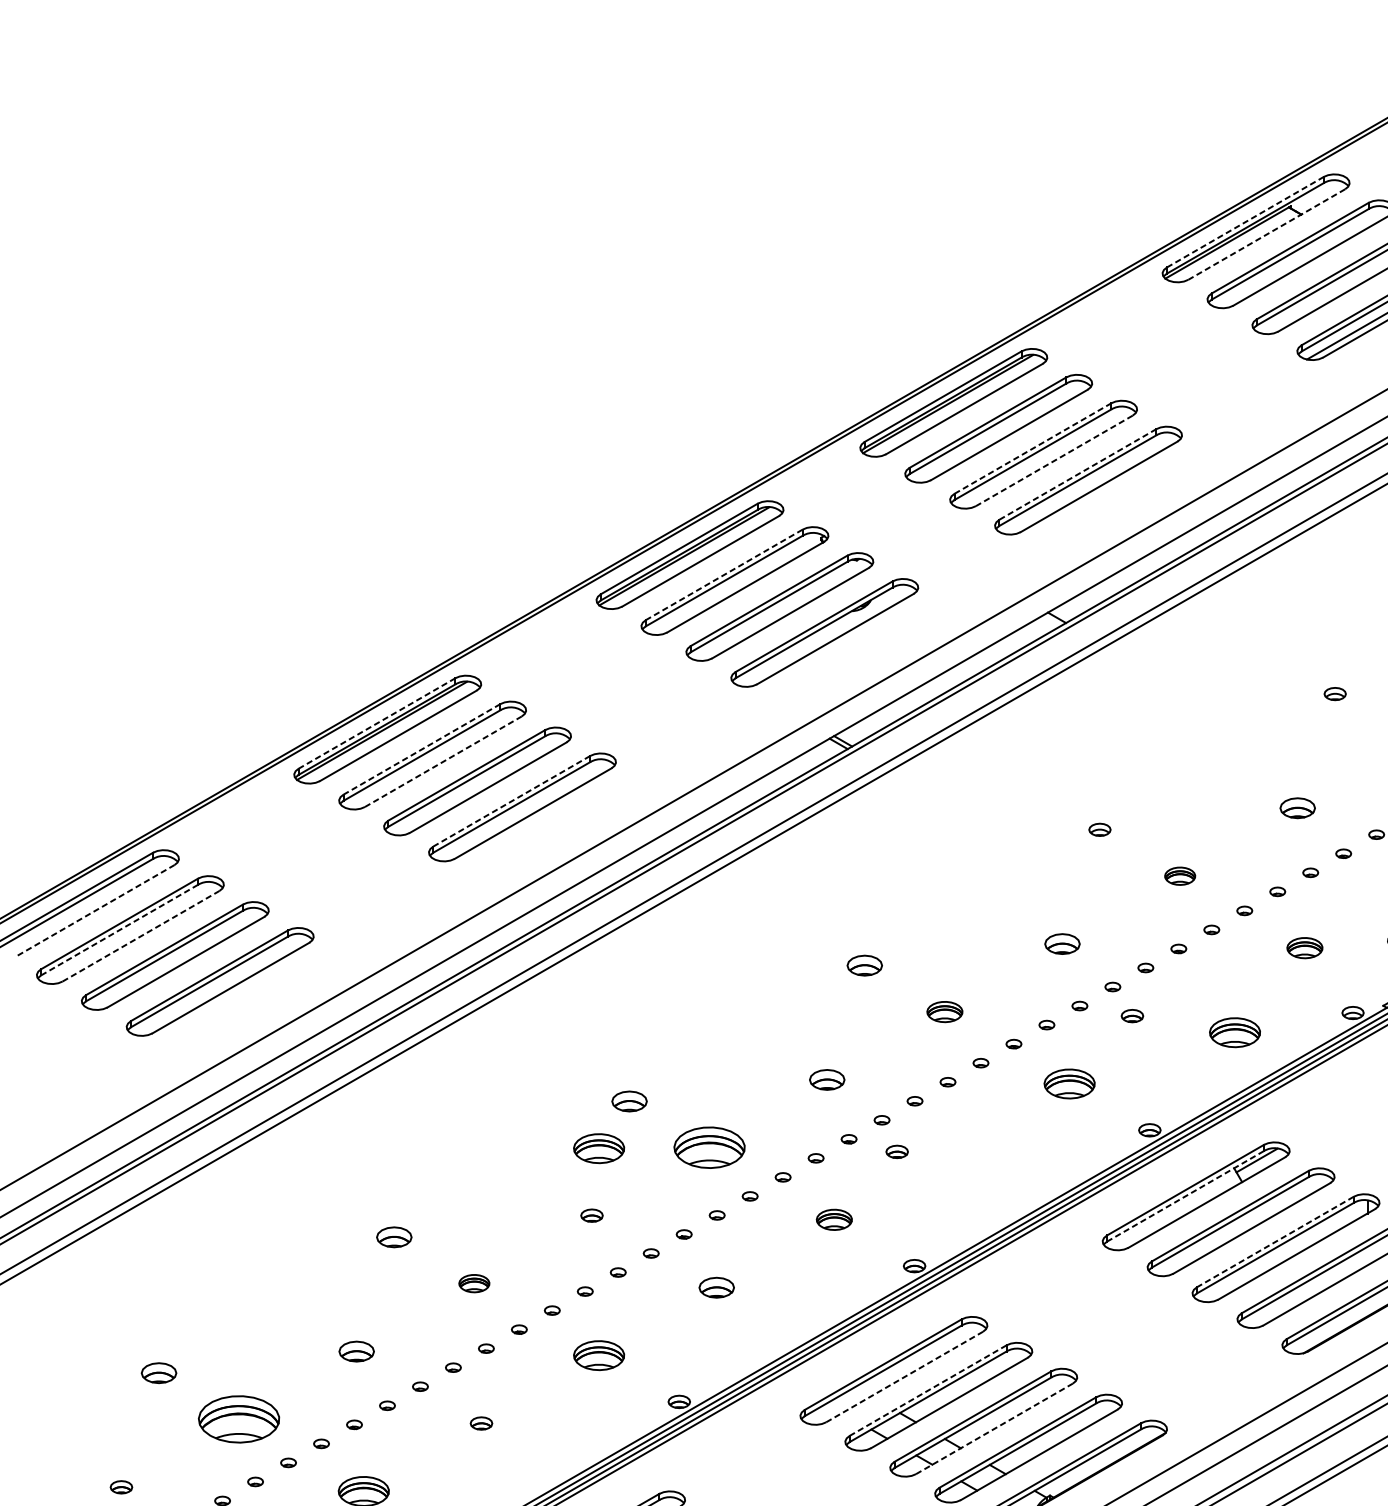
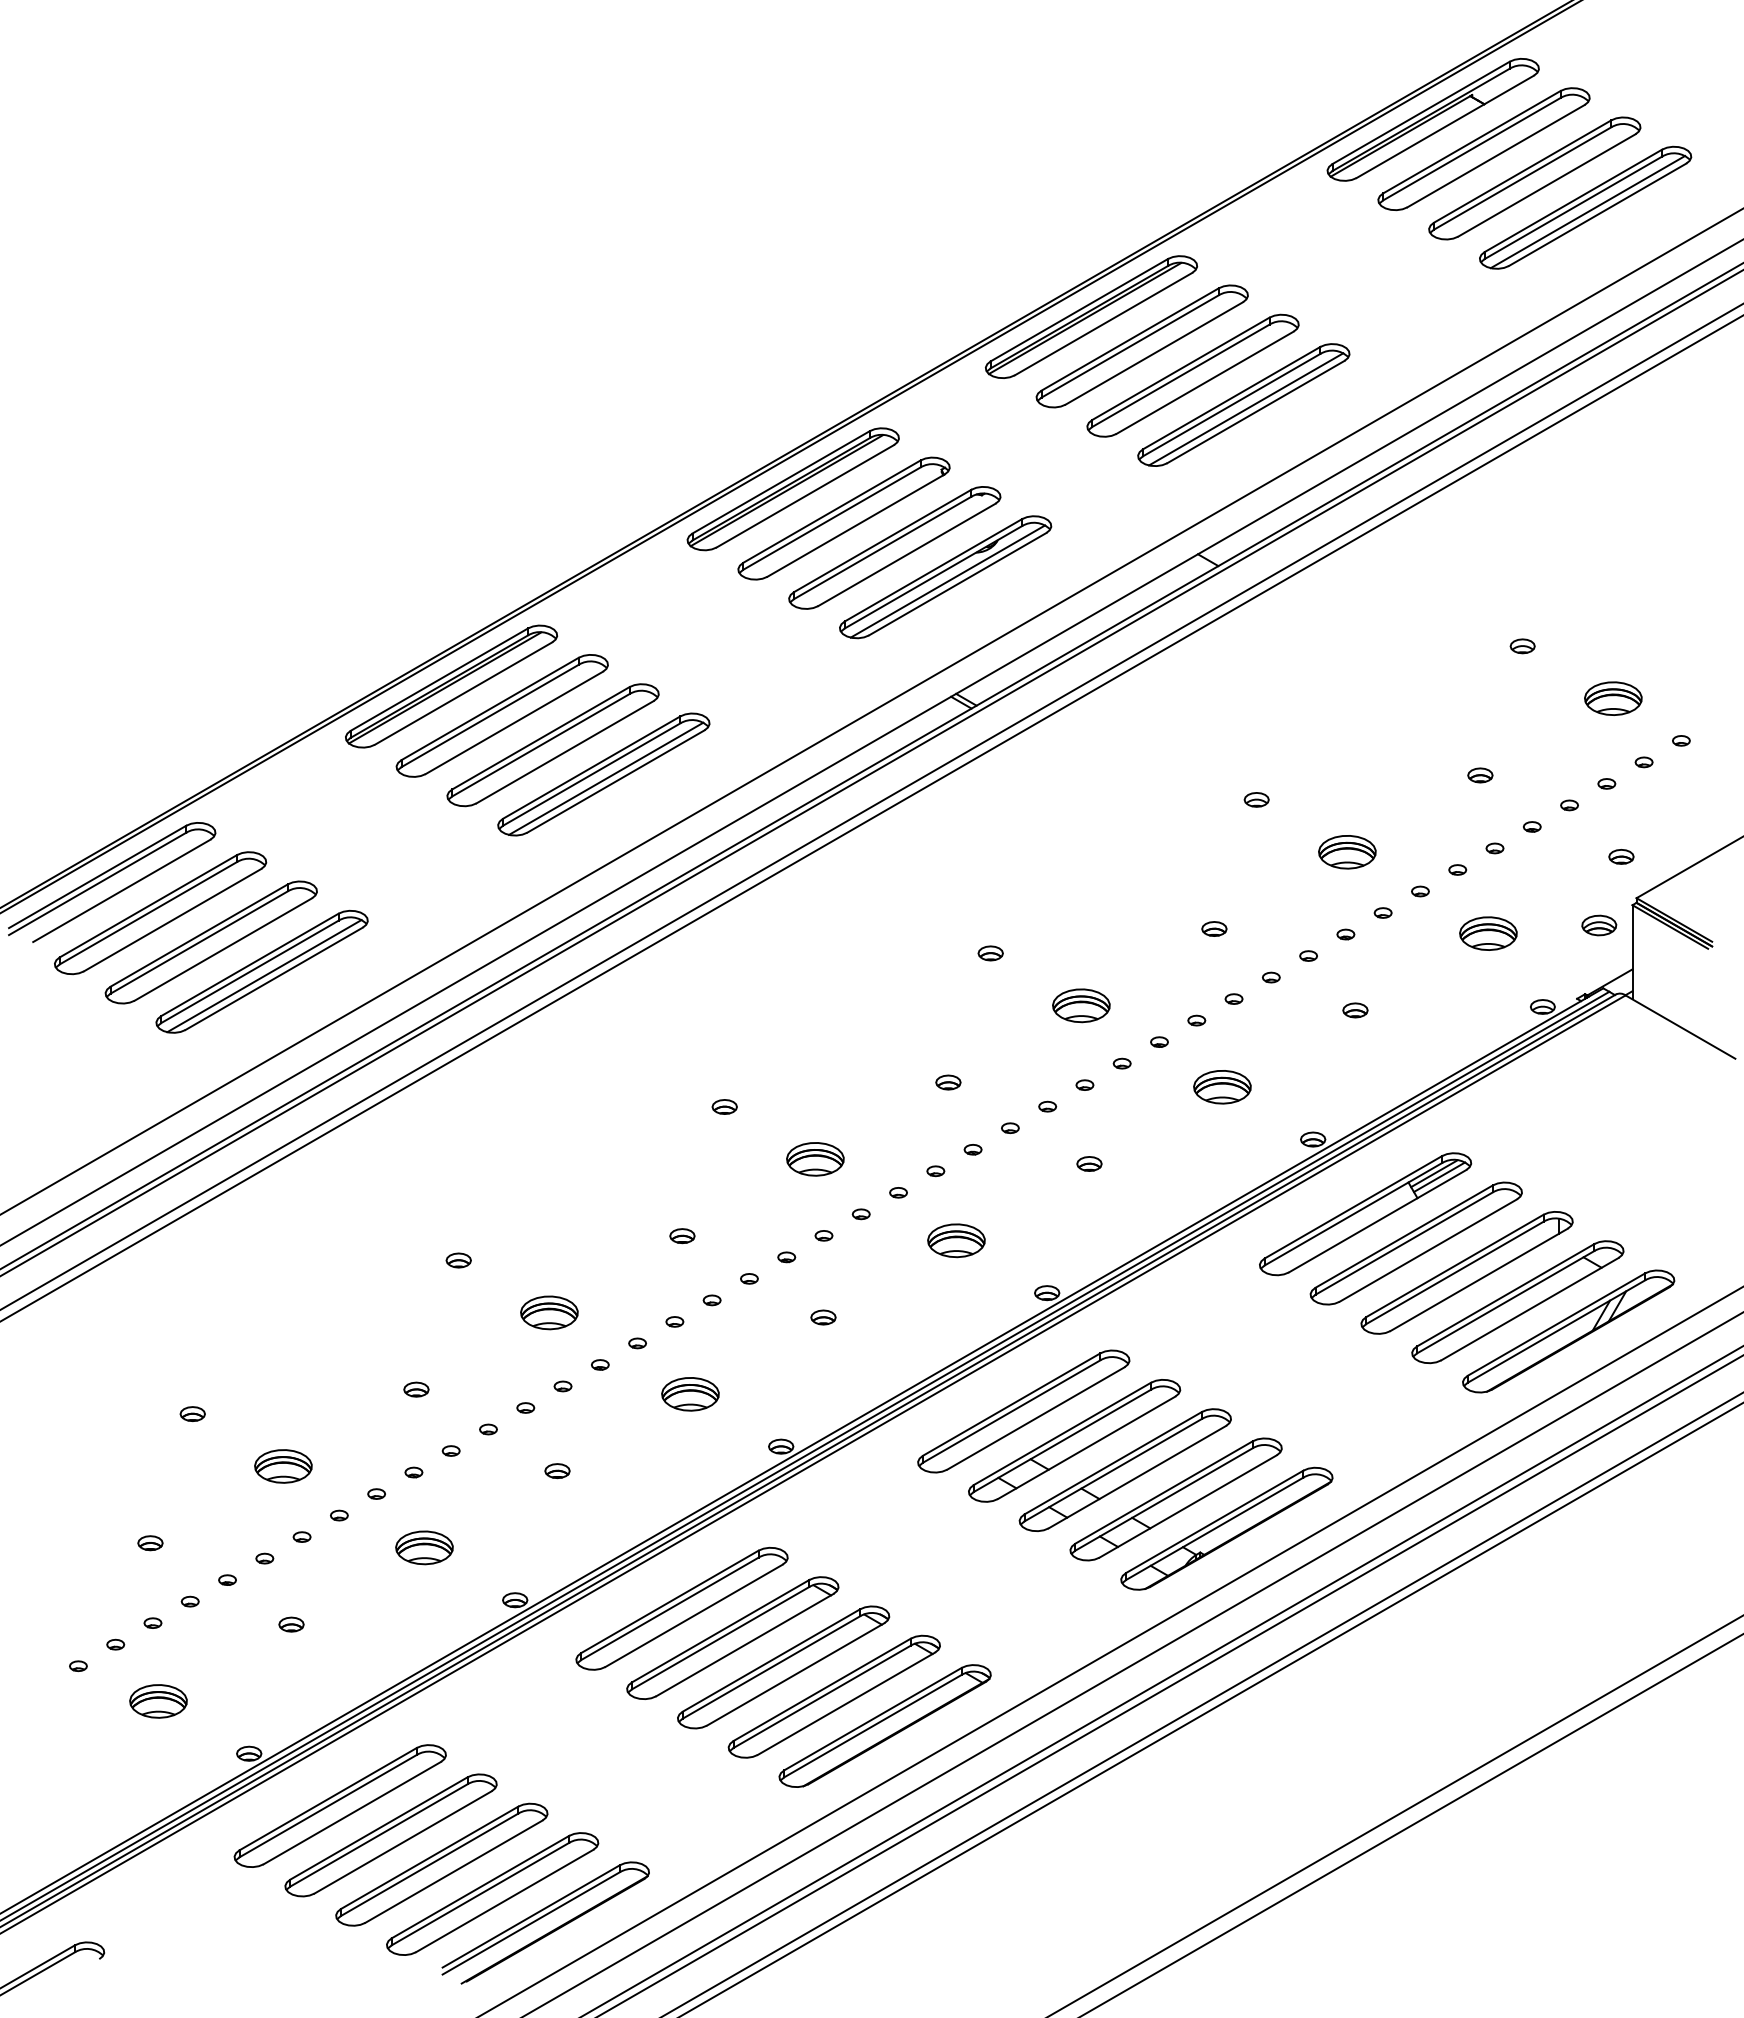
line: (1245, 221) -> (1421, 112), dashed -> solid
line: (1266, 235) -> (1444, 127), dashed -> solid
line: (1033, 448) -> (1181, 368), dashed -> solid
line: (1053, 461) -> (1204, 383), dashed -> solid
line: (1078, 473) -> (1232, 397), dashed -> solid
line: (1090, 484) -> (1245, 409), added
line: (723, 574) -> (831, 511), dashed -> solid
line: (826, 636) -> (947, 581), added
line: (377, 723) -> (439, 679), dashed -> solid
line: (421, 749) -> (489, 709), dashed -> solid
line: (443, 761) -> (514, 722), dashed -> solid
line: (511, 801) -> (591, 767), dashed -> solid
part: (1297, 808) -> (1480, 775), size x0.62
line: (524, 810) -> (606, 778), added
part: (1180, 876) -> (1347, 852), size x1.67
line: (96, 909) -> (122, 890), dashed -> solid
line: (119, 930) -> (148, 913), dashed -> solid
line: (141, 935) -> (173, 919), dashed -> solid
part: (1062, 943) -> (1214, 928), size x0.62
part: (1304, 948) -> (1488, 933), size x1.43
part: (864, 965) -> (990, 953), size x0.62
line: (222, 986) -> (264, 976), added
part: (944, 1011) -> (1081, 1005), size x1.43
part: (1132, 1016) -> (1355, 1010), moved
part: (1235, 1032) -> (1409, 1029), removed
part: (827, 1079) -> (948, 1082), size x0.62
part: (629, 1101) -> (724, 1106), size x0.62
part: (709, 1147) -> (815, 1159), size x0.71
part: (599, 1148) -> (690, 1160), removed
part: (897, 1151) -> (1089, 1163), moved
line: (1261, 1163) -> (1439, 1177), added
line: (1185, 1196) -> (1353, 1214), dashed -> solid
part: (834, 1219) -> (956, 1240), size x1.43
part: (393, 1237) -> (458, 1260), size x0.62
line: (1274, 1242) -> (1454, 1266), dashed -> solid
part: (474, 1283) -> (549, 1312), size x1.67
part: (716, 1287) -> (823, 1317), size x0.62
part: (356, 1351) -> (416, 1389), size x0.62
part: (158, 1372) -> (192, 1413), size x0.62
line: (905, 1377) -> (1036, 1418), dashed -> solid
line: (928, 1391) -> (1062, 1434), dashed -> solid
part: (239, 1419) -> (283, 1466), size x0.62
line: (994, 1428) -> (1137, 1476), dashed -> solid

